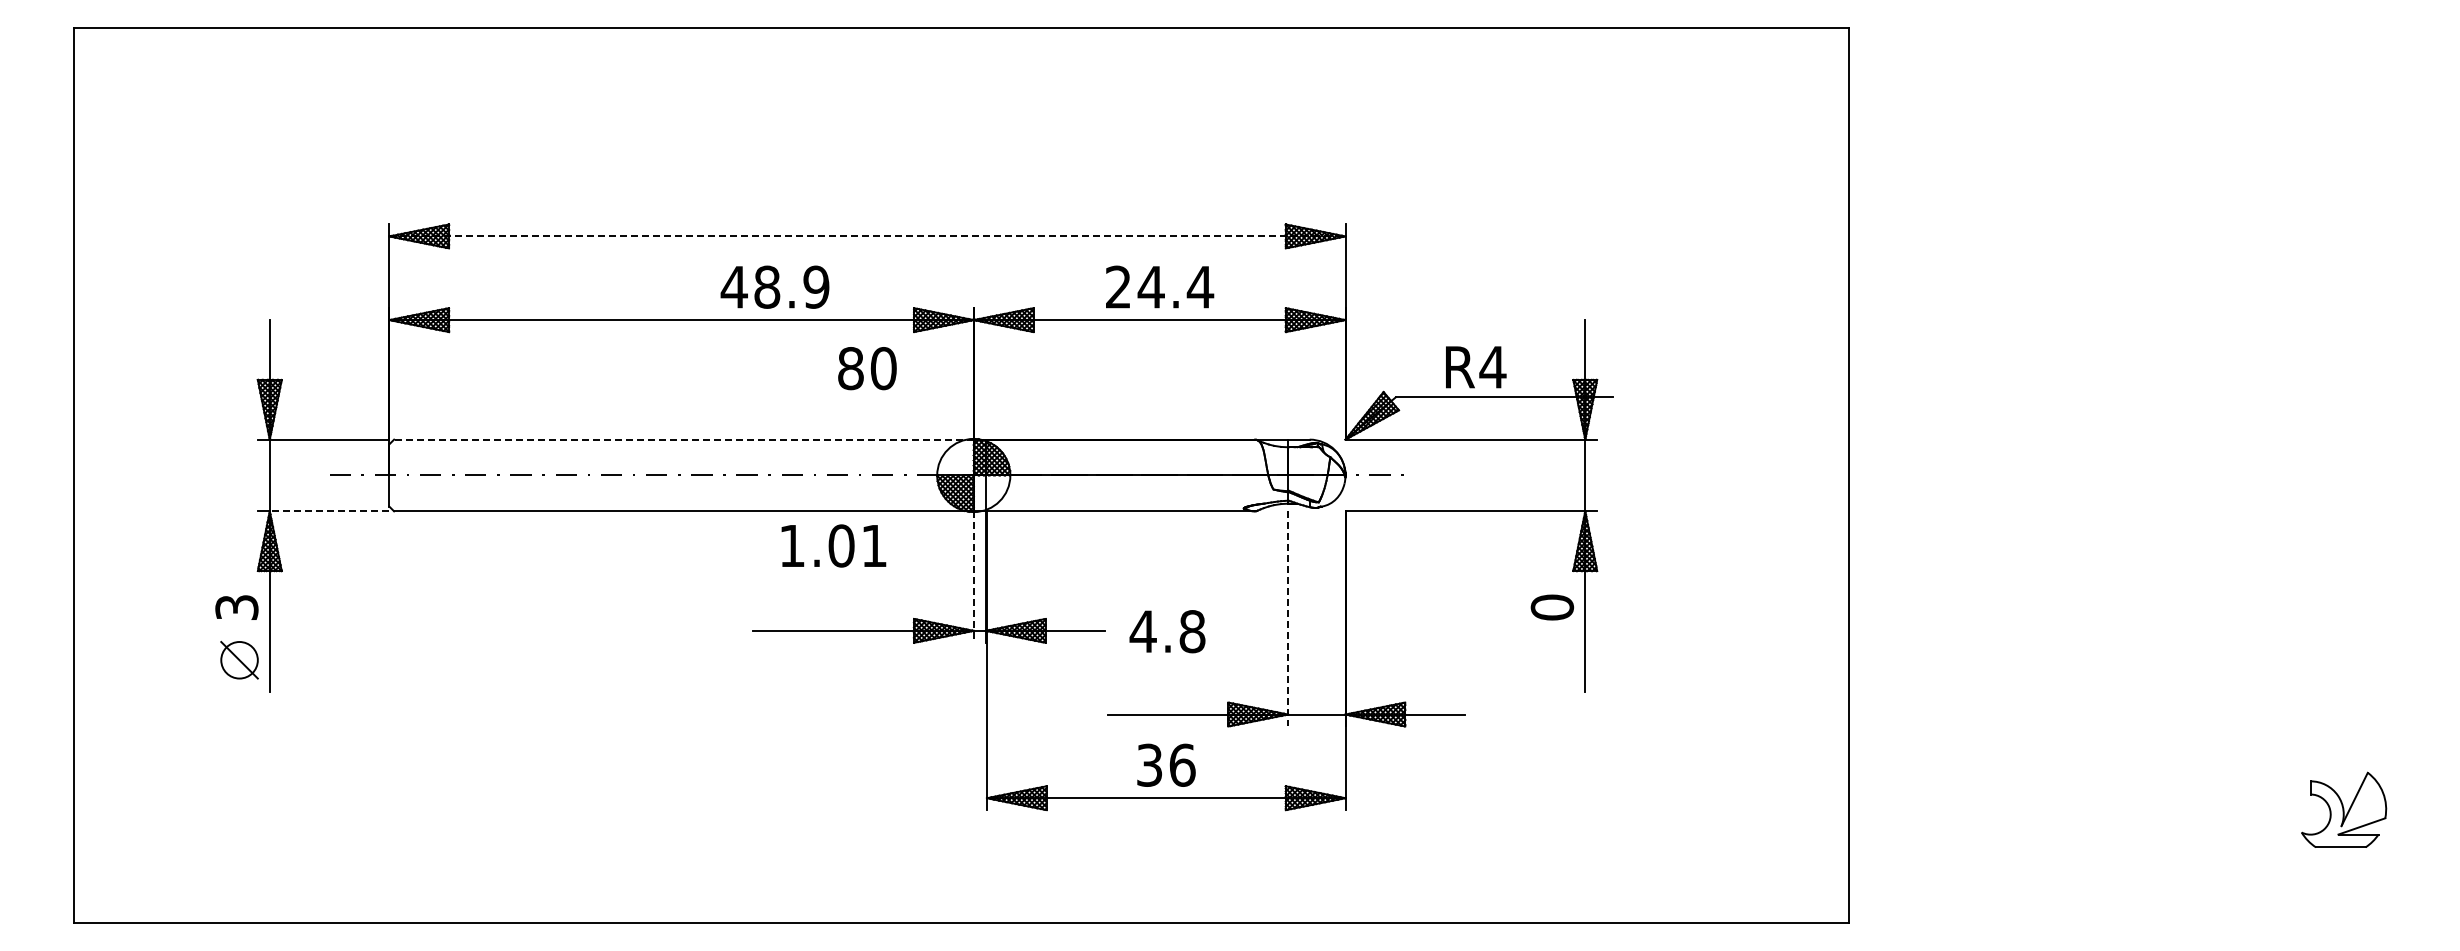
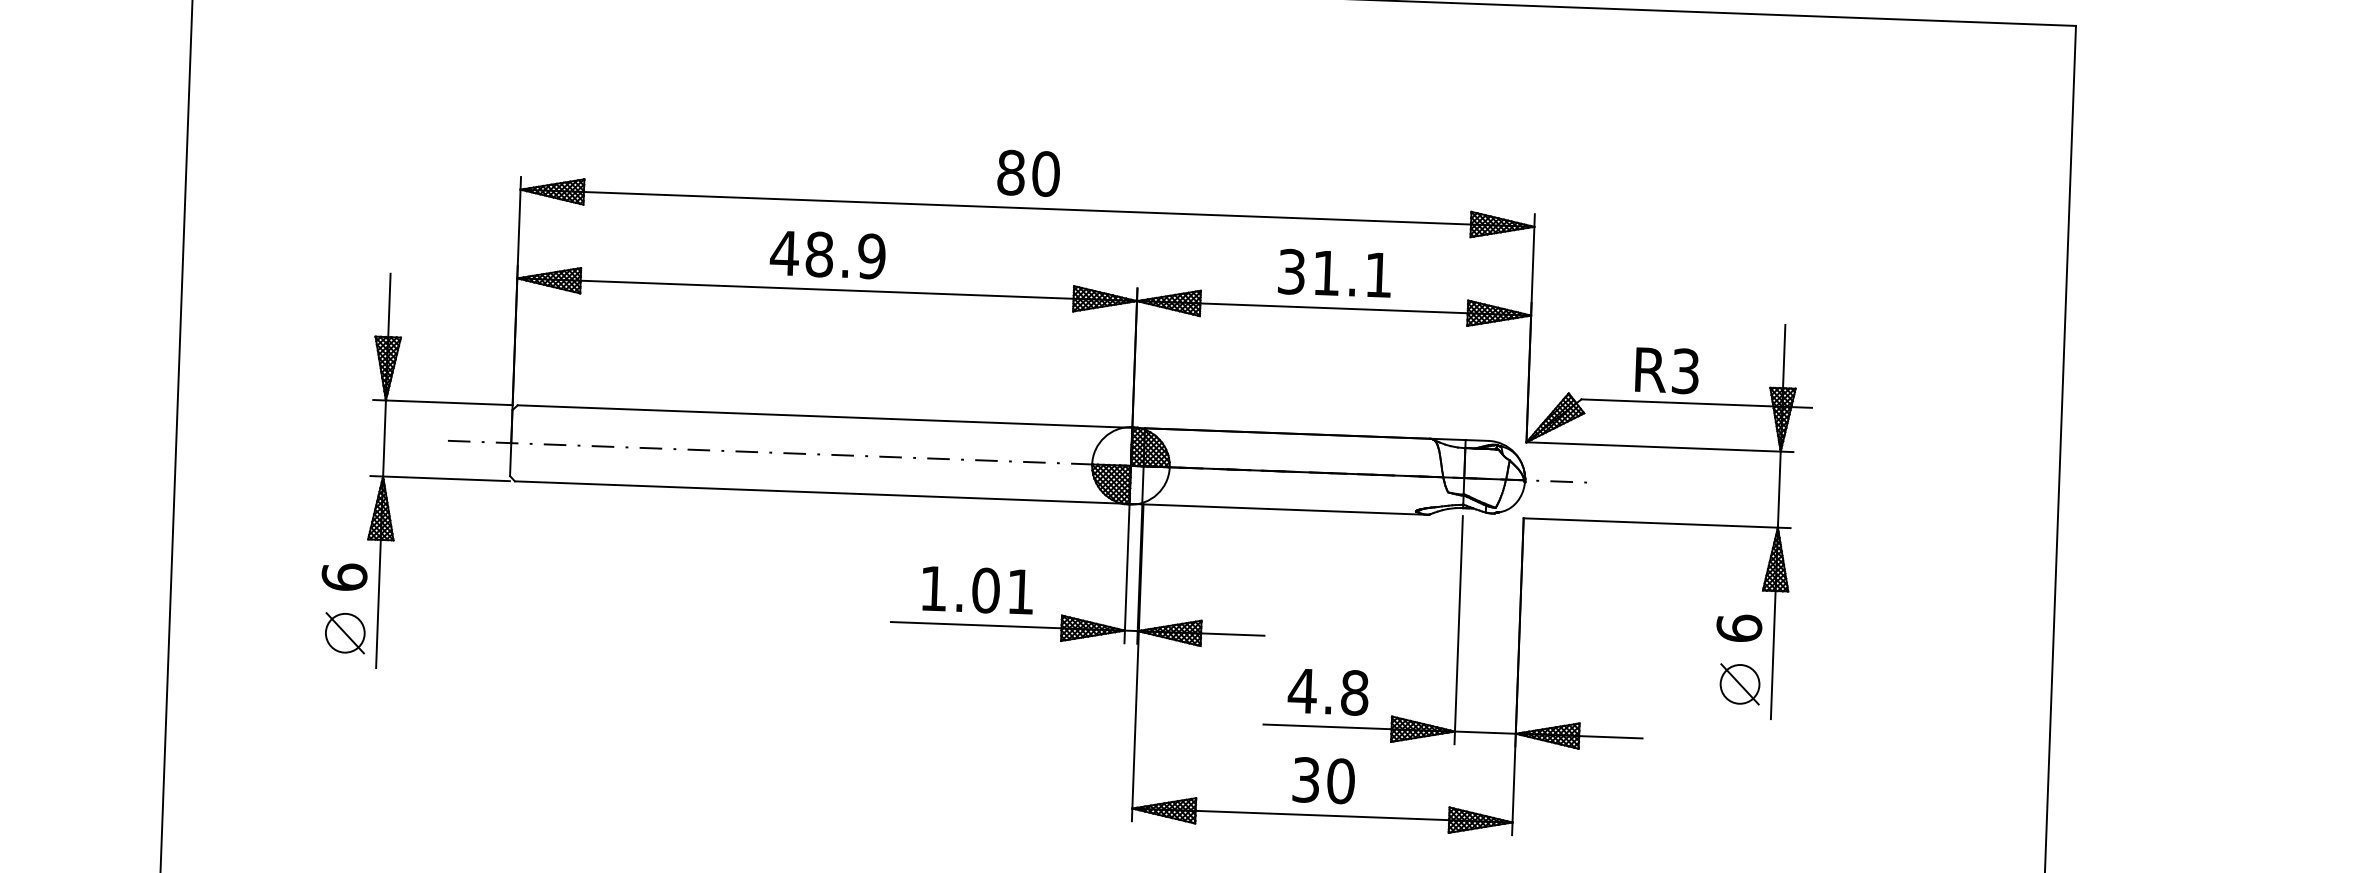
line: (867, 236) -> (1027, 208), dashed -> solid
text: (774, 286) -> (827, 254), moved
text: (1160, 286) -> (1336, 272), 24.4 -> 31.1
text: (1492, 366) -> (1685, 370), R4 -> R3
text: (867, 368) -> (1028, 173), moved
line: (683, 439) -> (824, 416), dashed -> solid
line: (329, 511) -> (446, 478), dashed -> solid
text: (833, 545) -> (977, 589), moved
line: (973, 577) -> (1126, 574), dashed -> solid
text: (236, 607) -> (344, 577), 3 -> 6
text: (1551, 607) -> (1738, 628), 0 -> 6
line: (1288, 618) -> (1459, 629), dashed -> solid
text: (1167, 631) -> (1328, 691), moved
part: (1554, 659) -> (1739, 683), added
text: (1182, 764) -> (1341, 780), 36 -> 30

